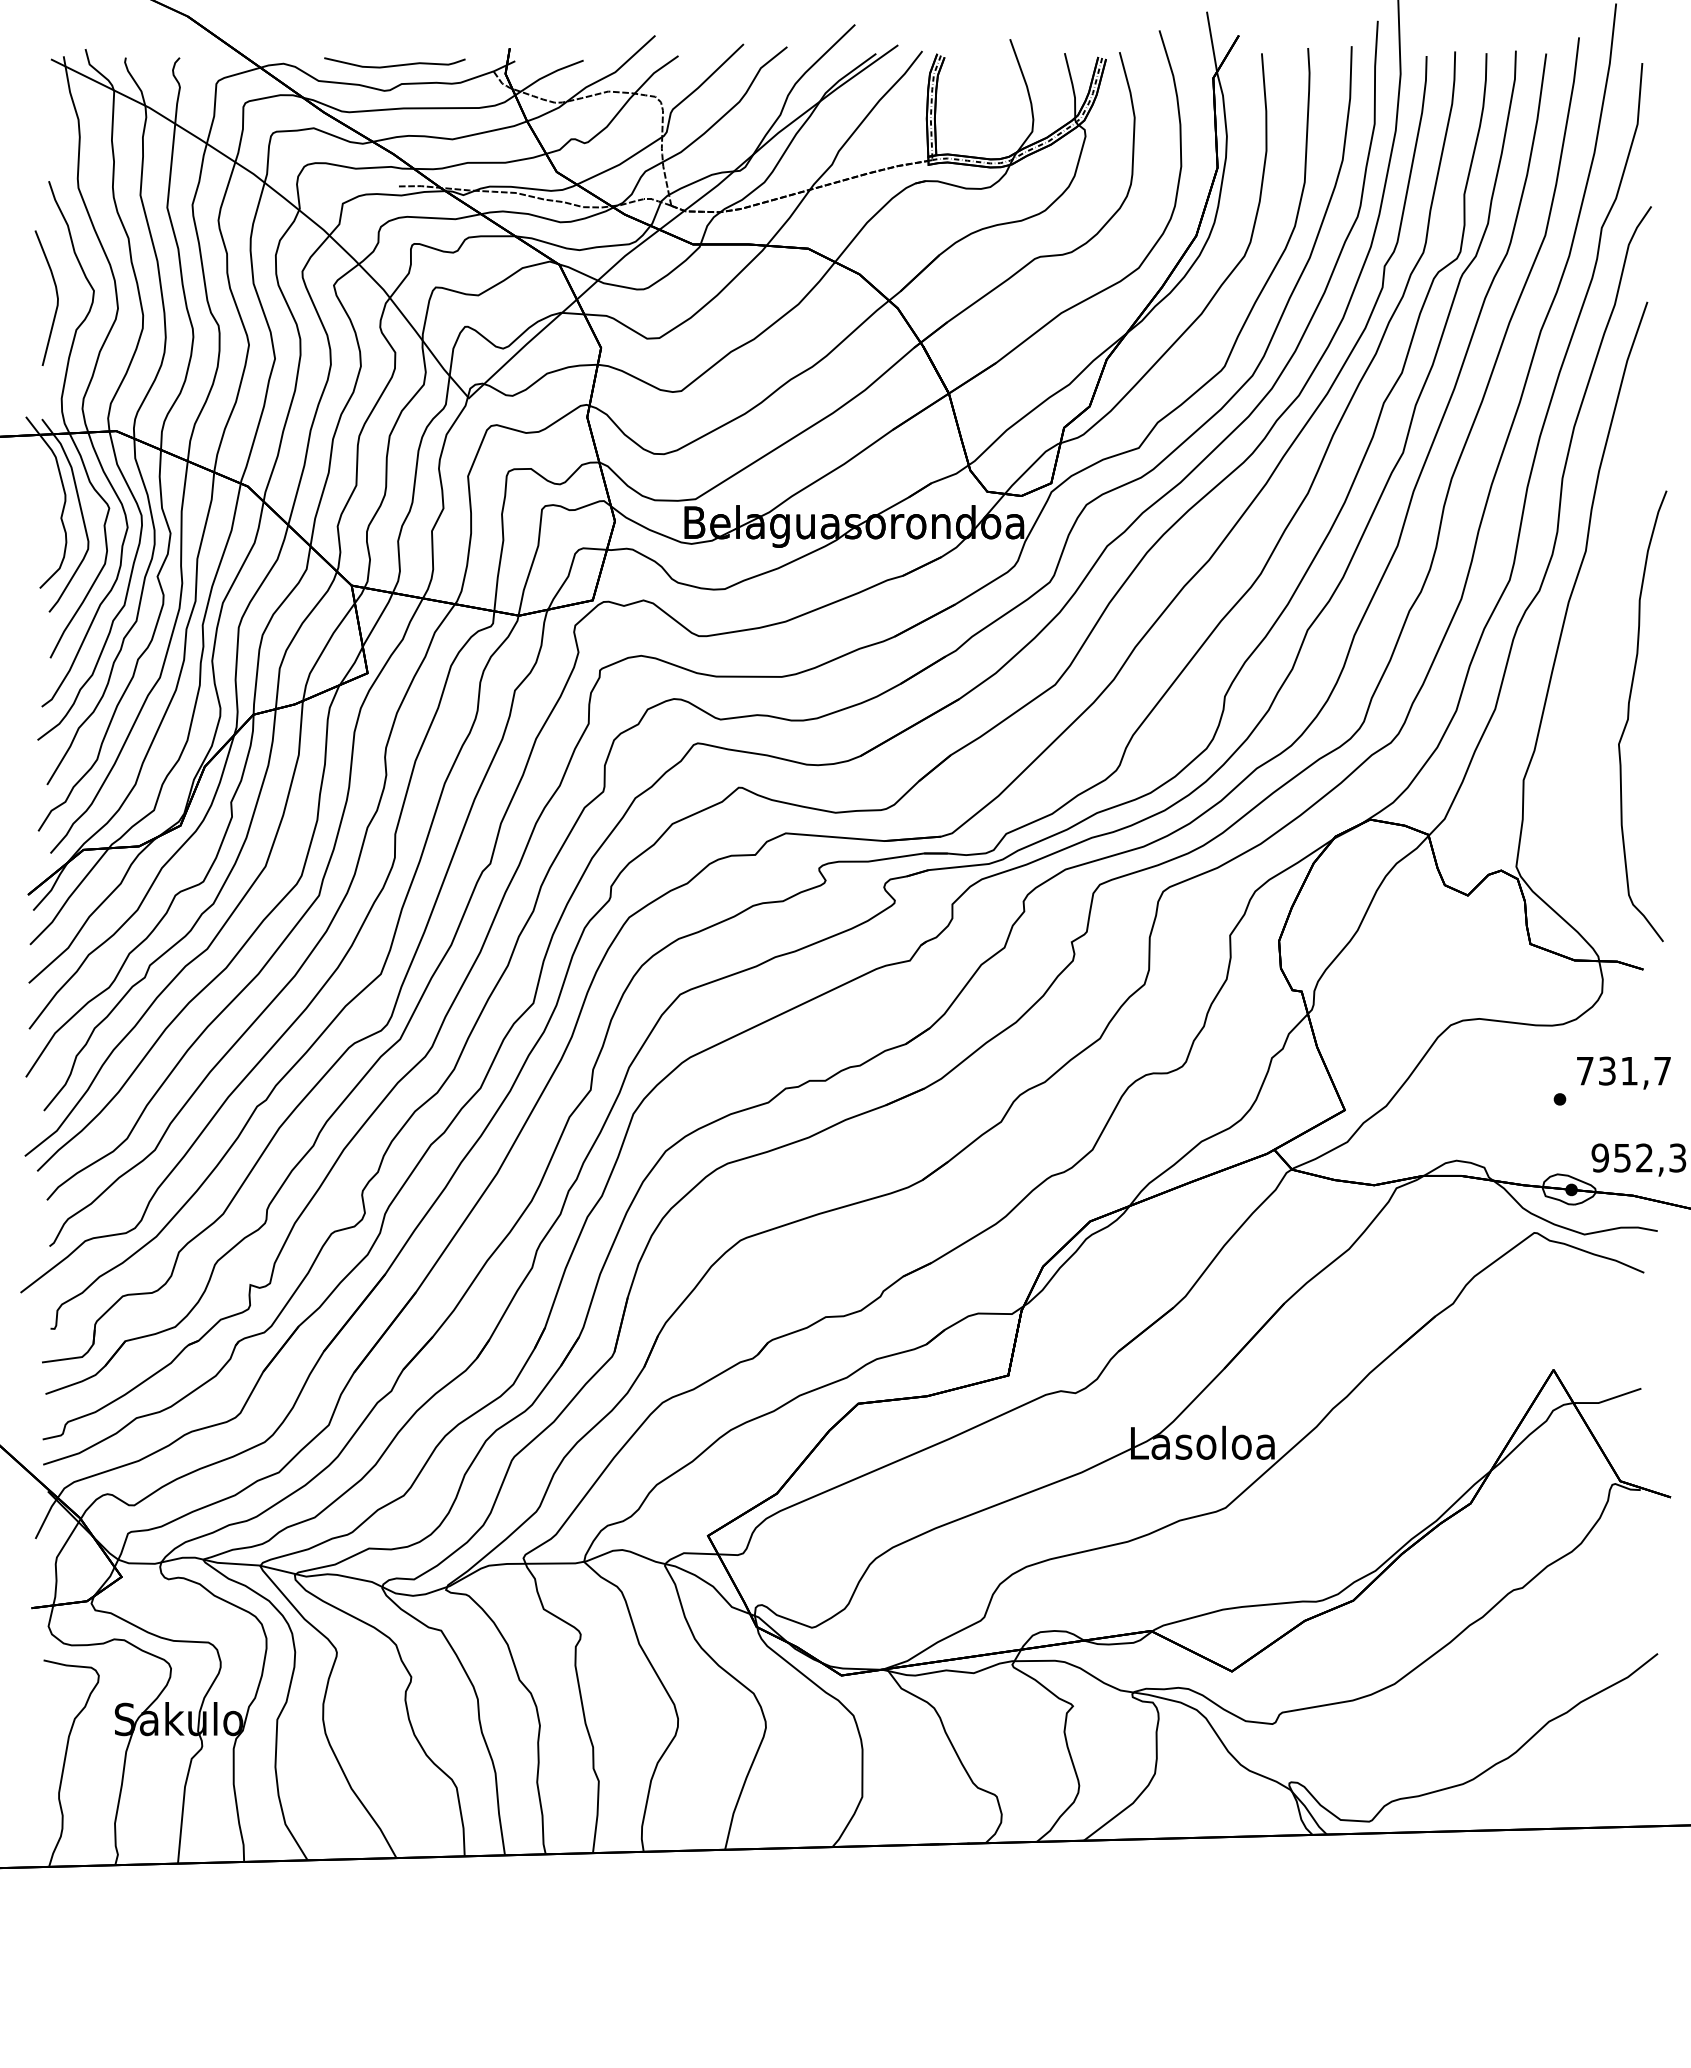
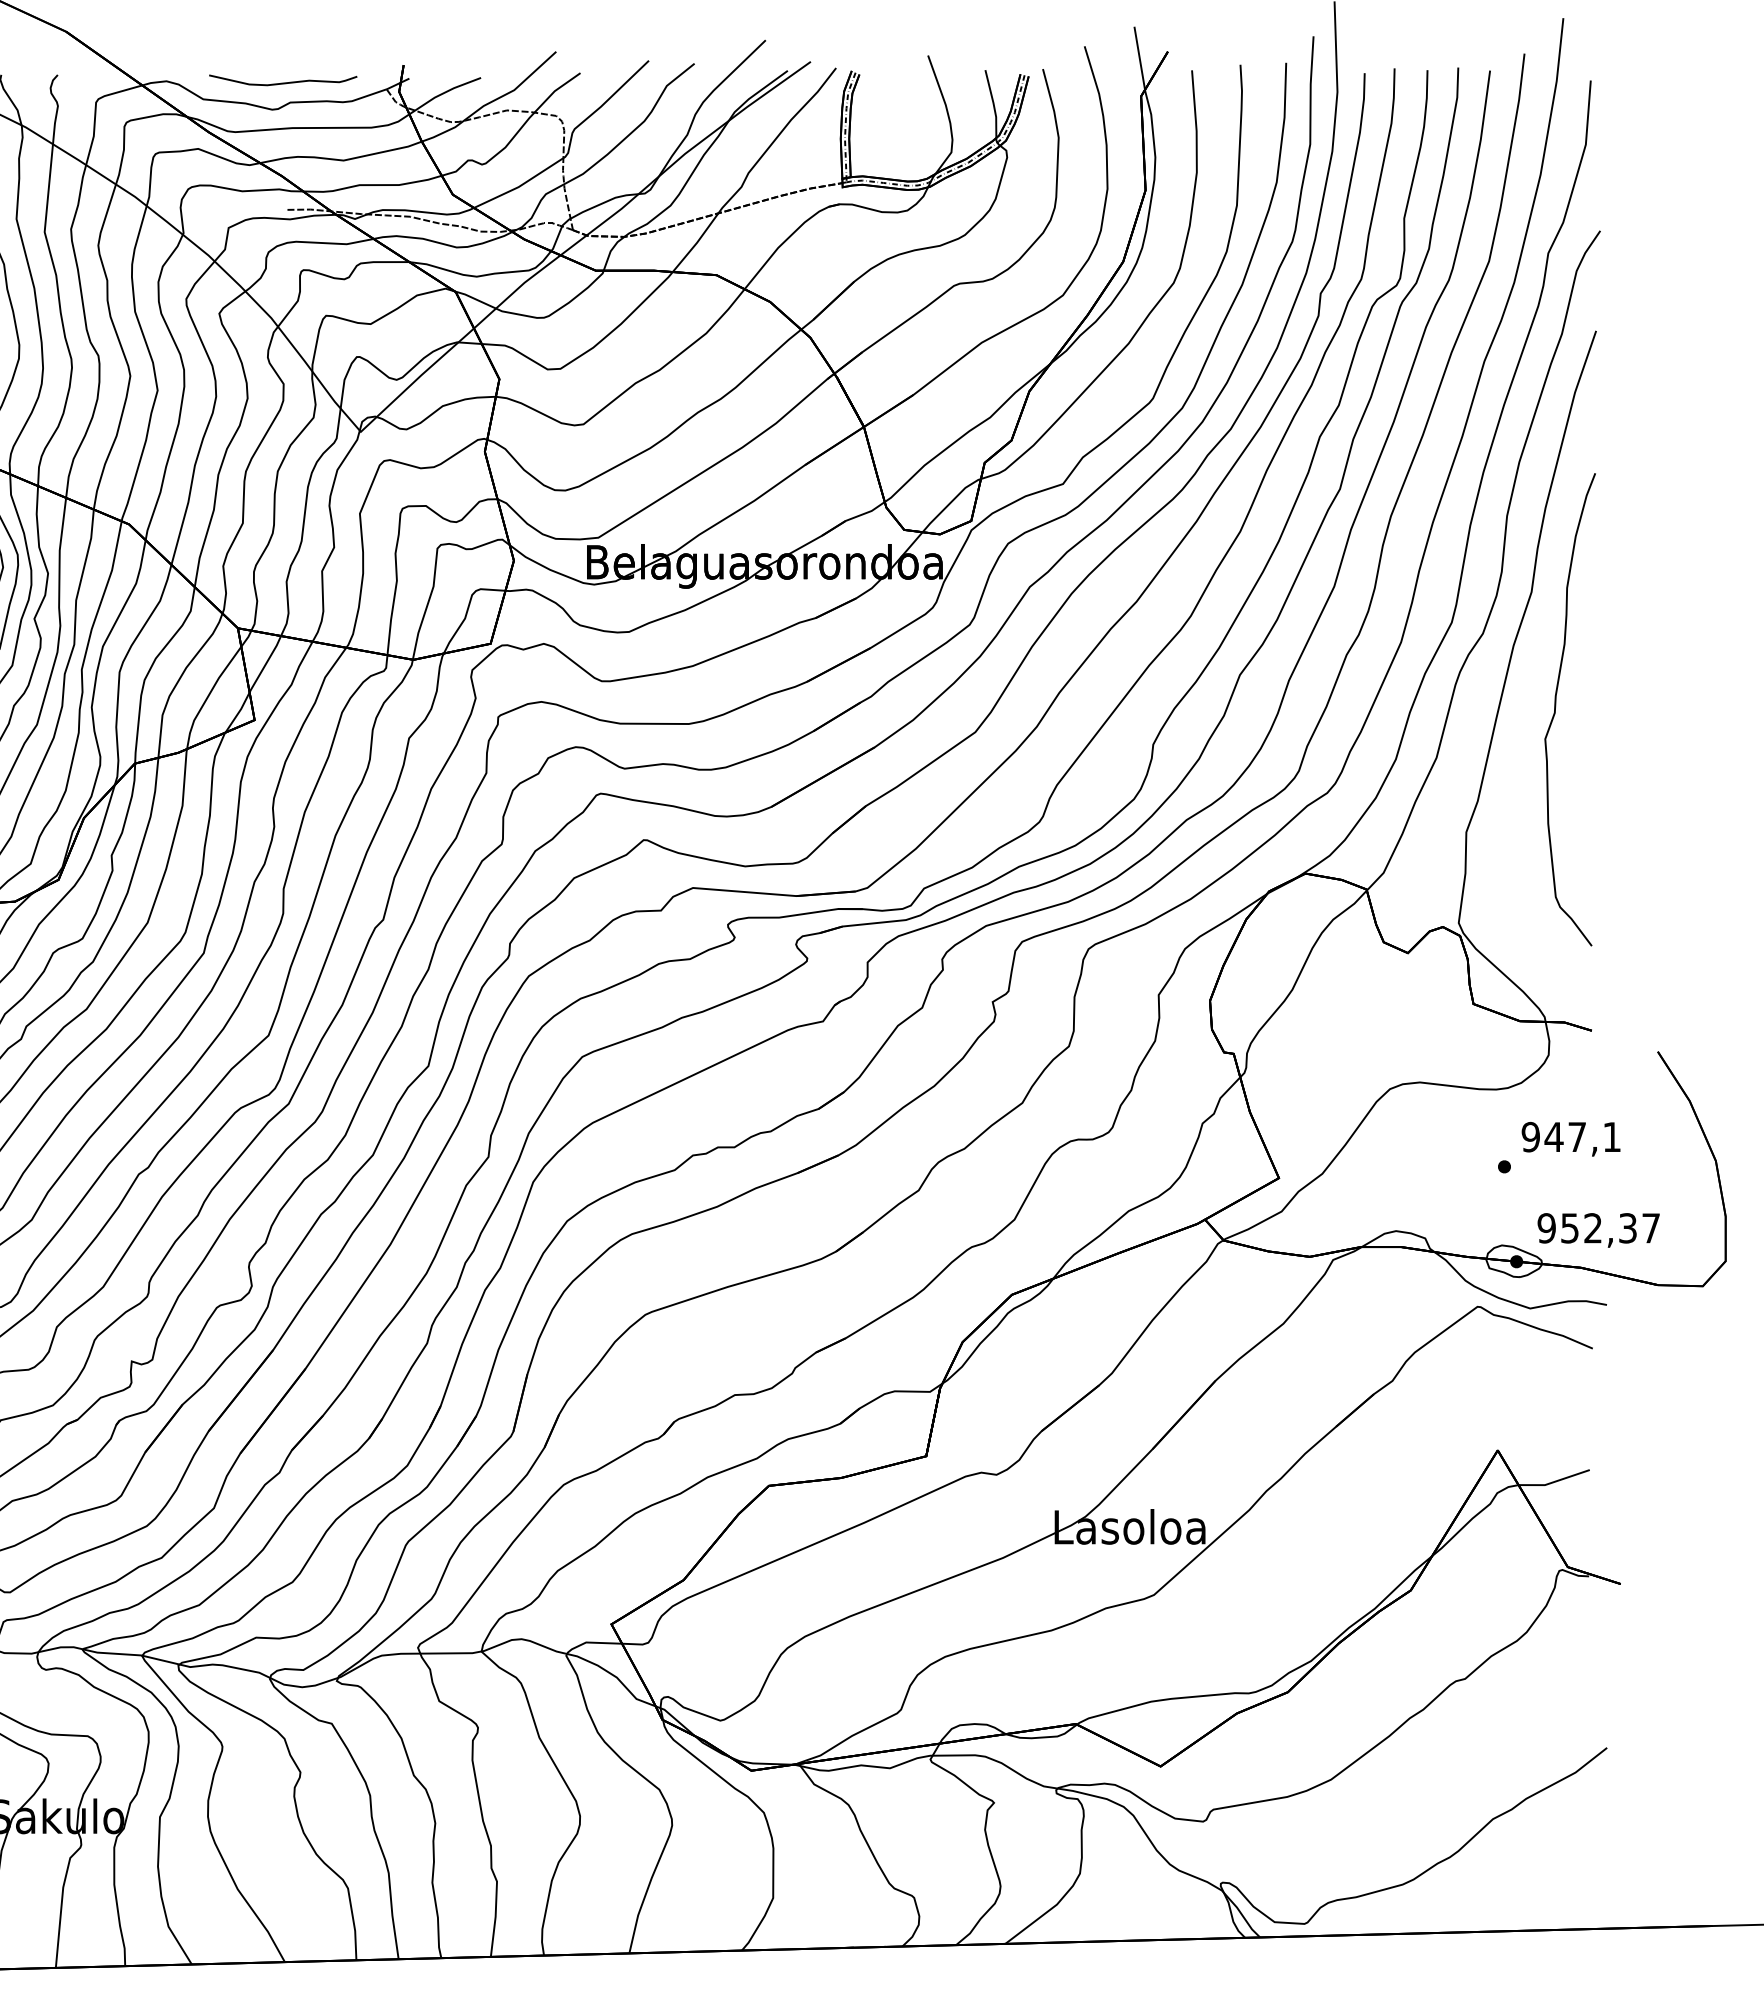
curve: (1629, 716) -> (1556, 709), moved
text: (1623, 1070) -> (1571, 1136), 731,7 -> 947,1

